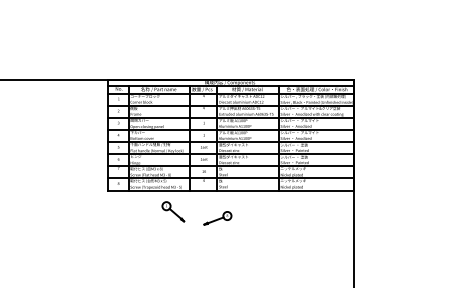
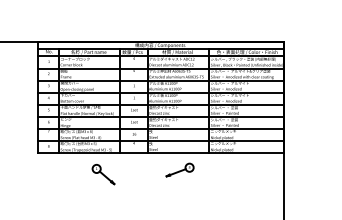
part: (217, 218) -> (179, 170), moved

